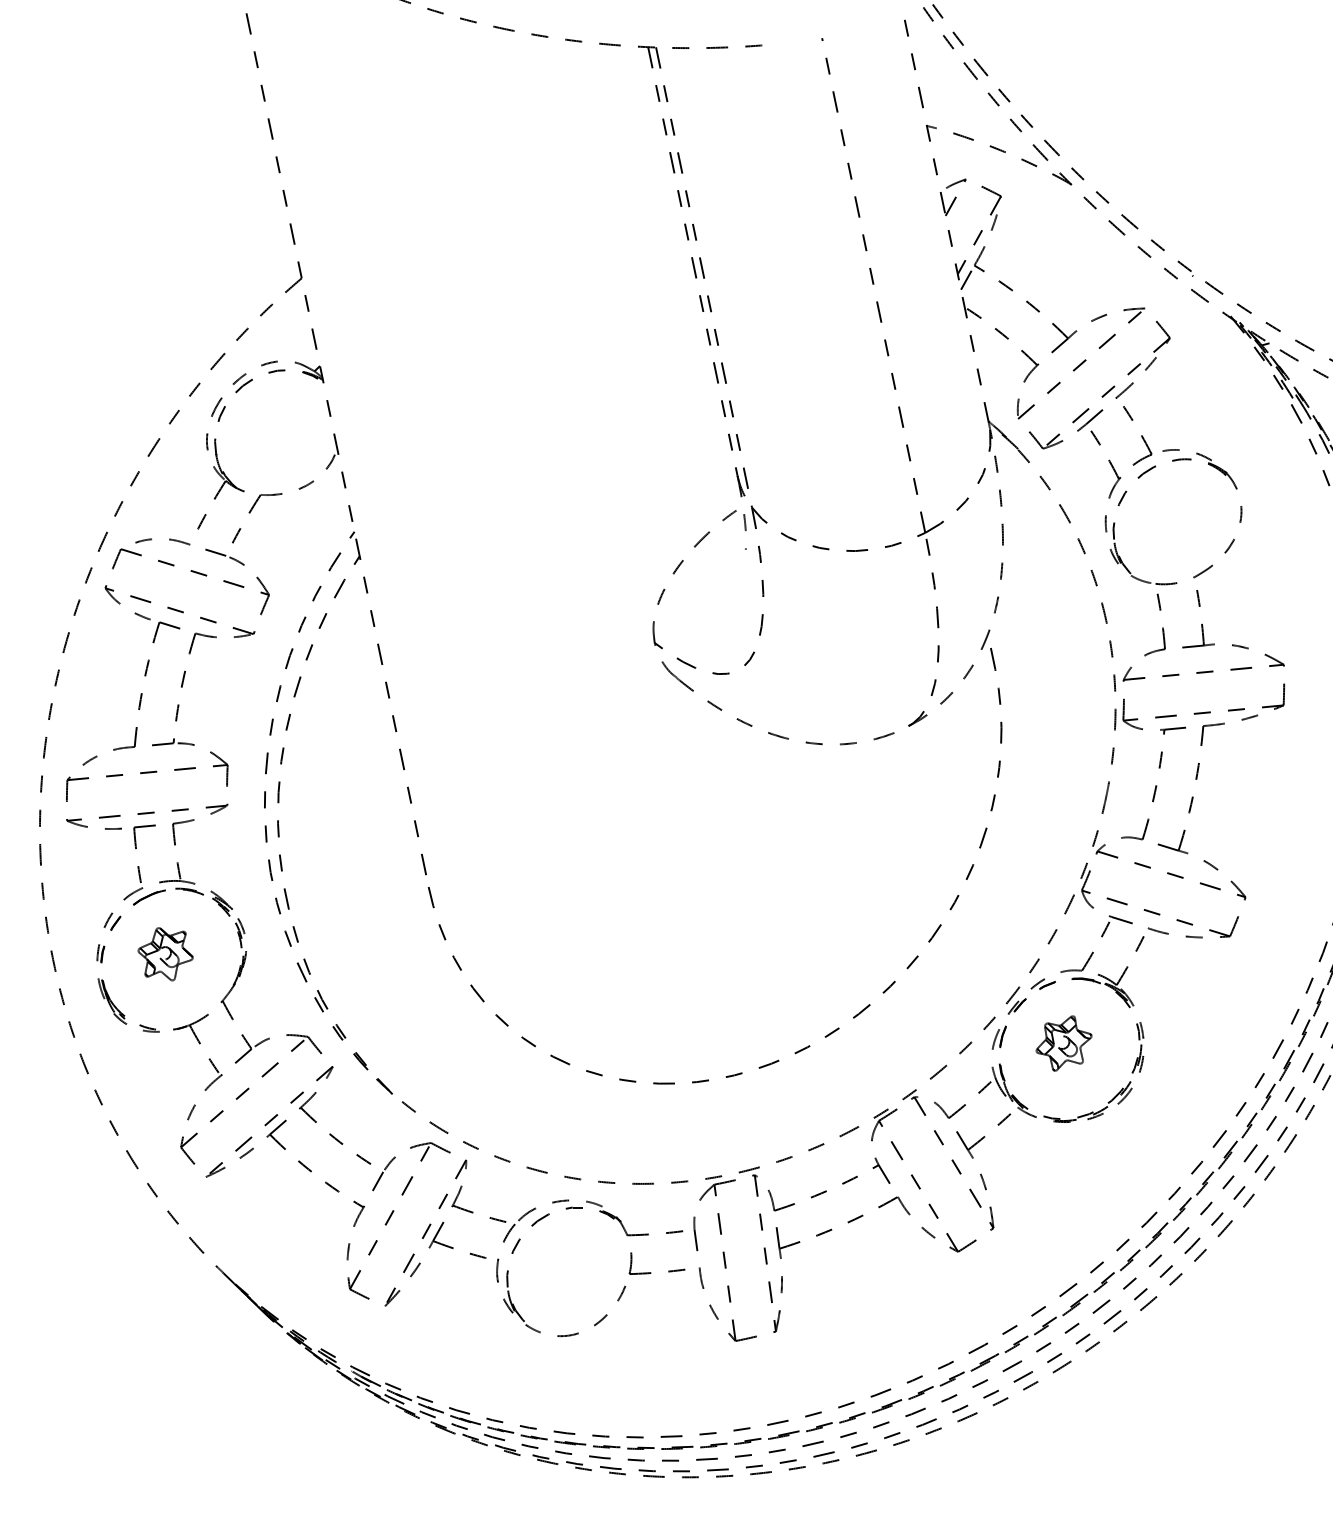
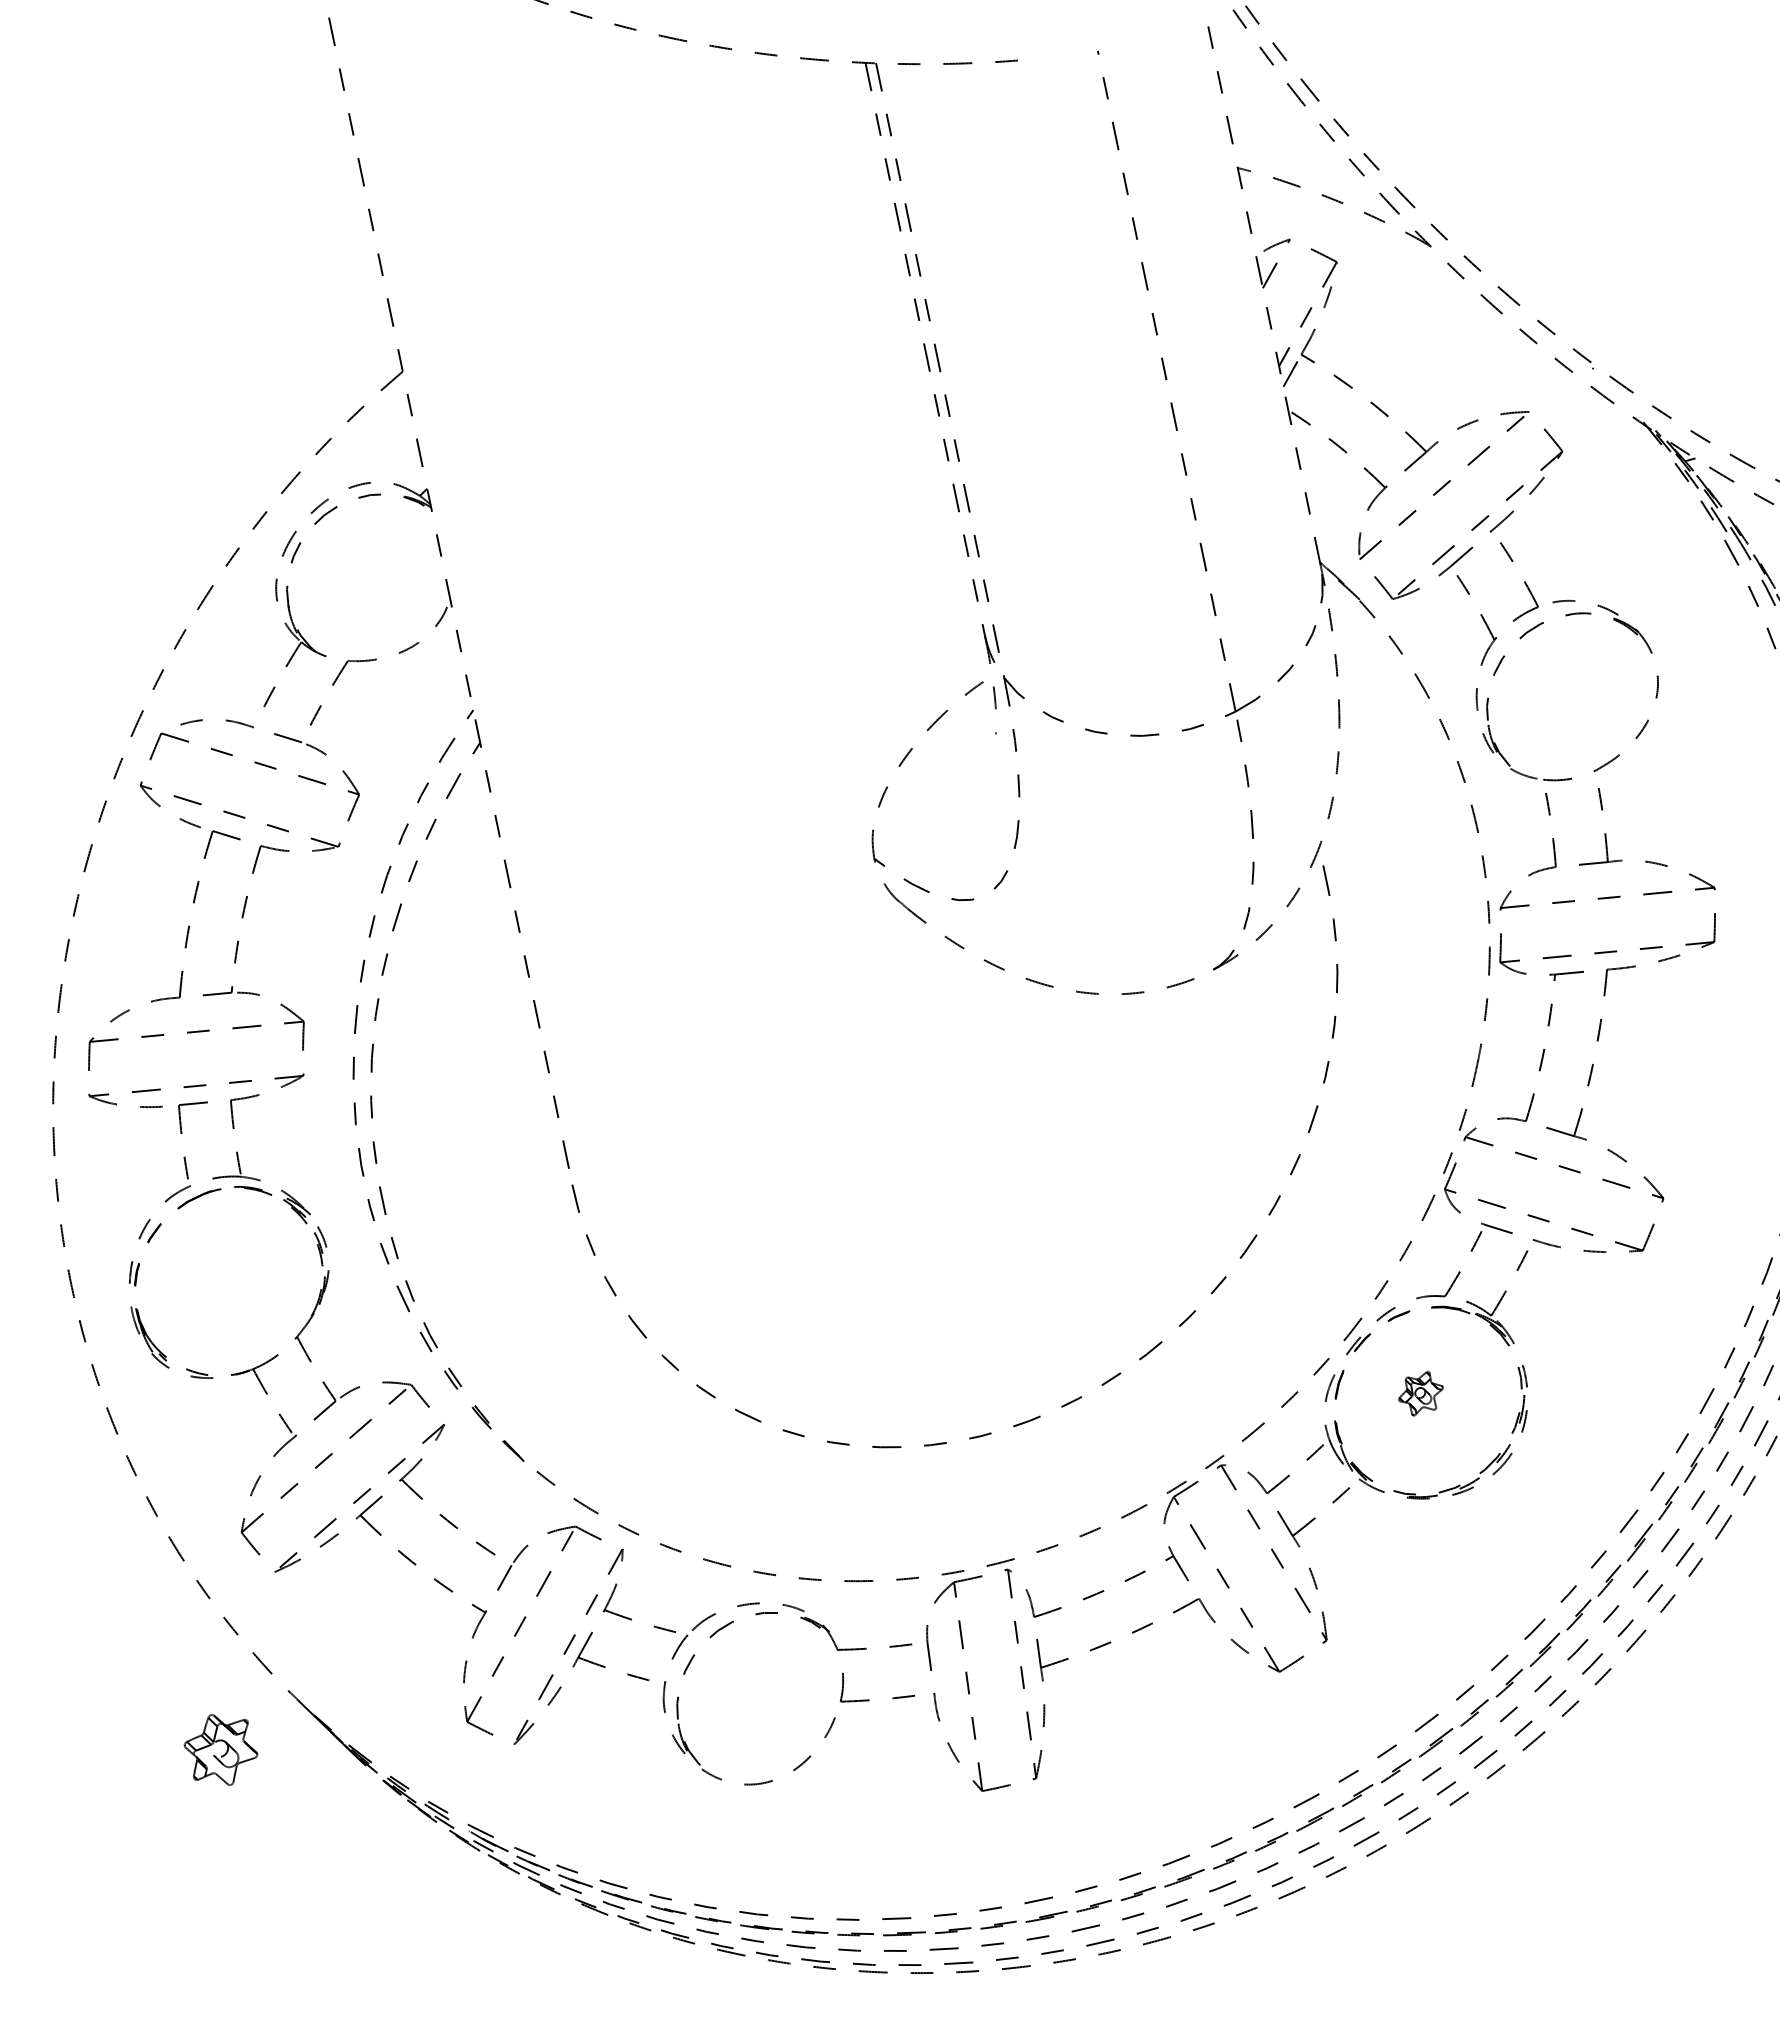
part: (165, 954) -> (220, 1750), moved
part: (1063, 1043) -> (1420, 1393), size x0.6

